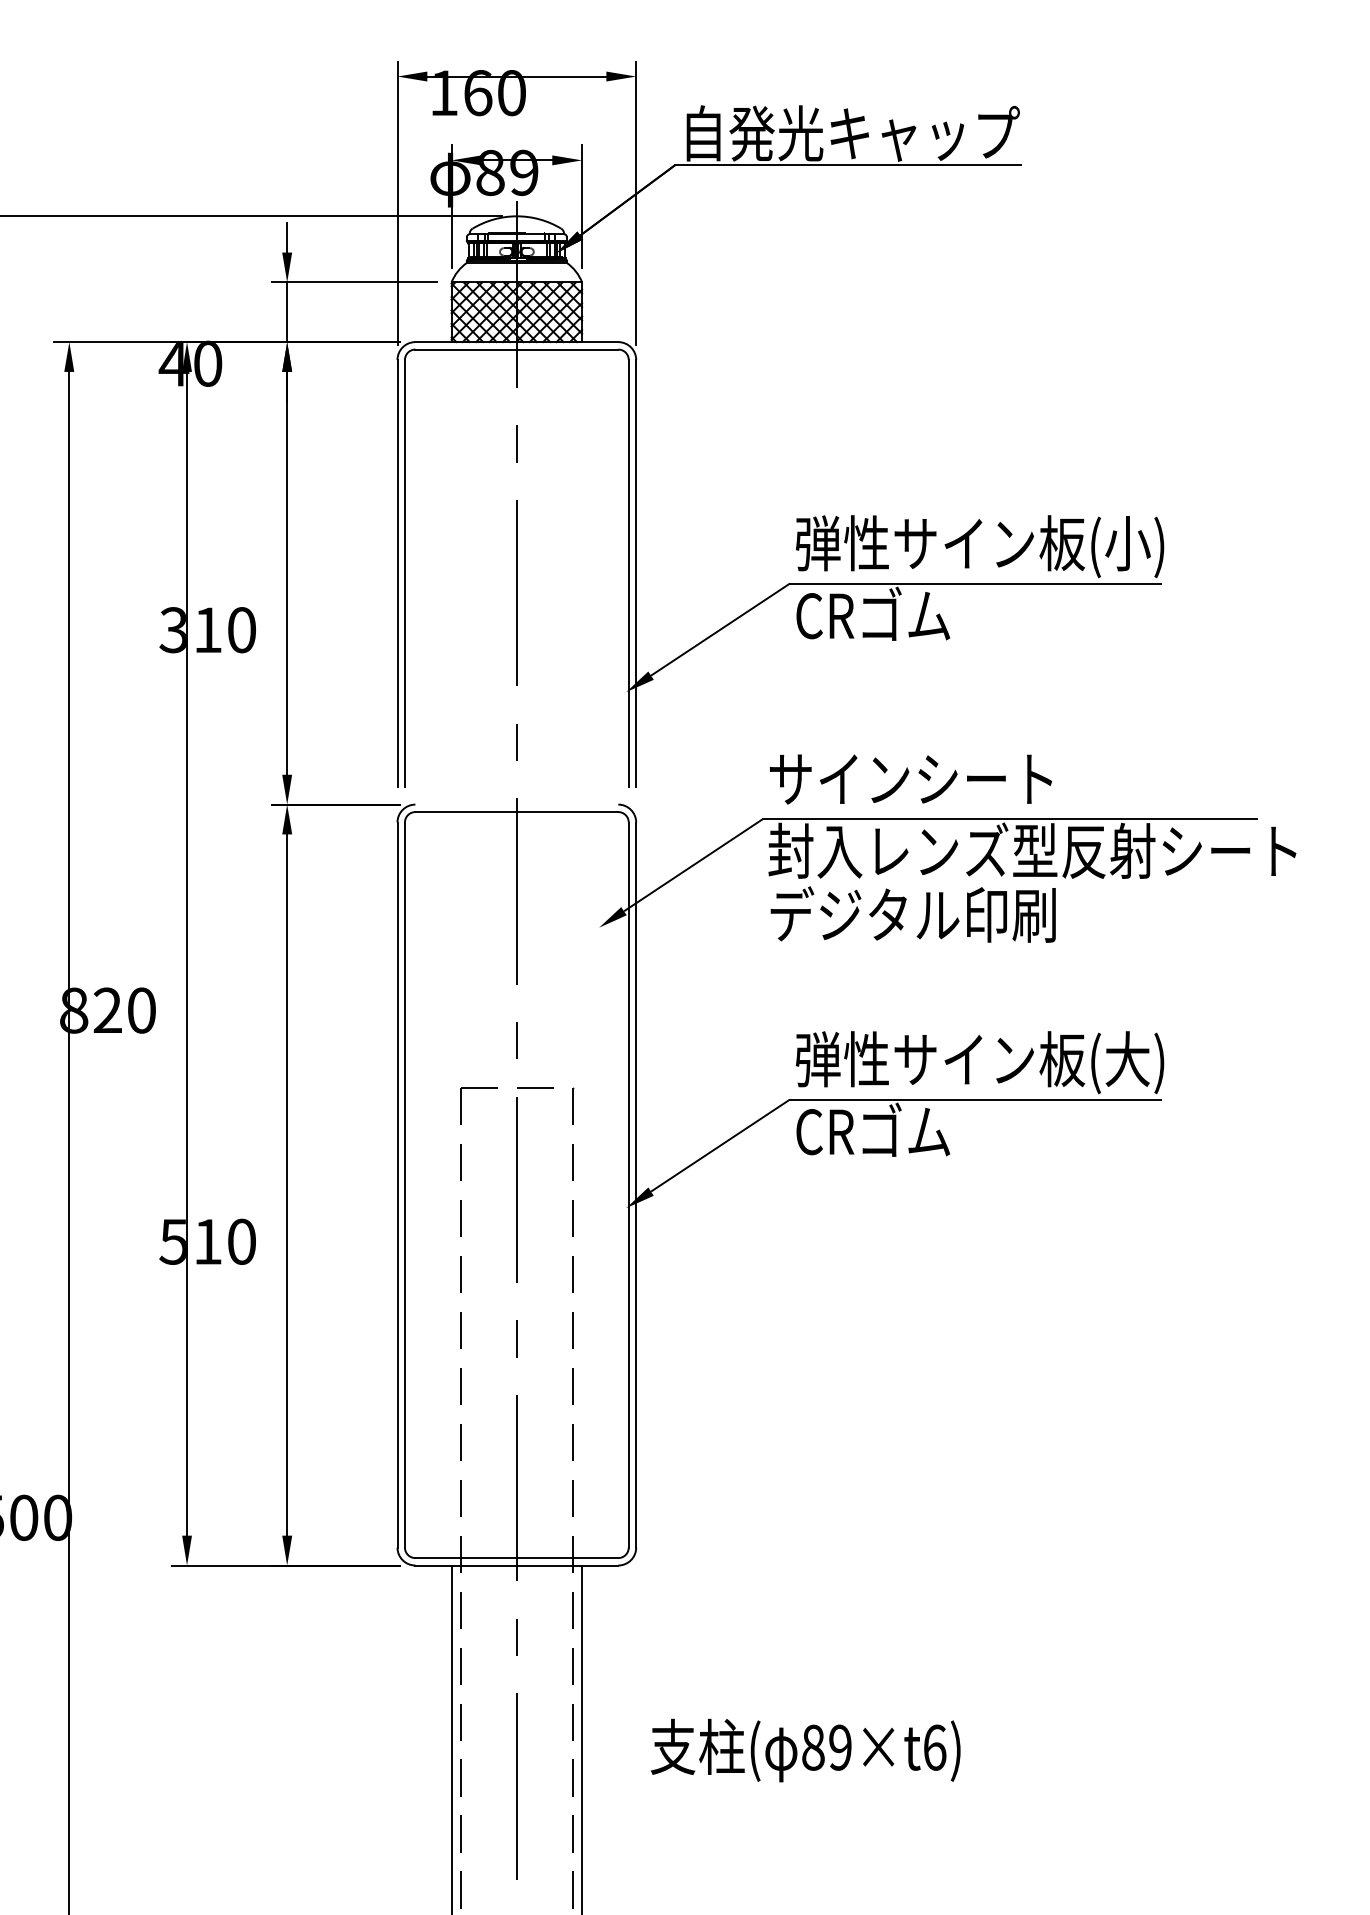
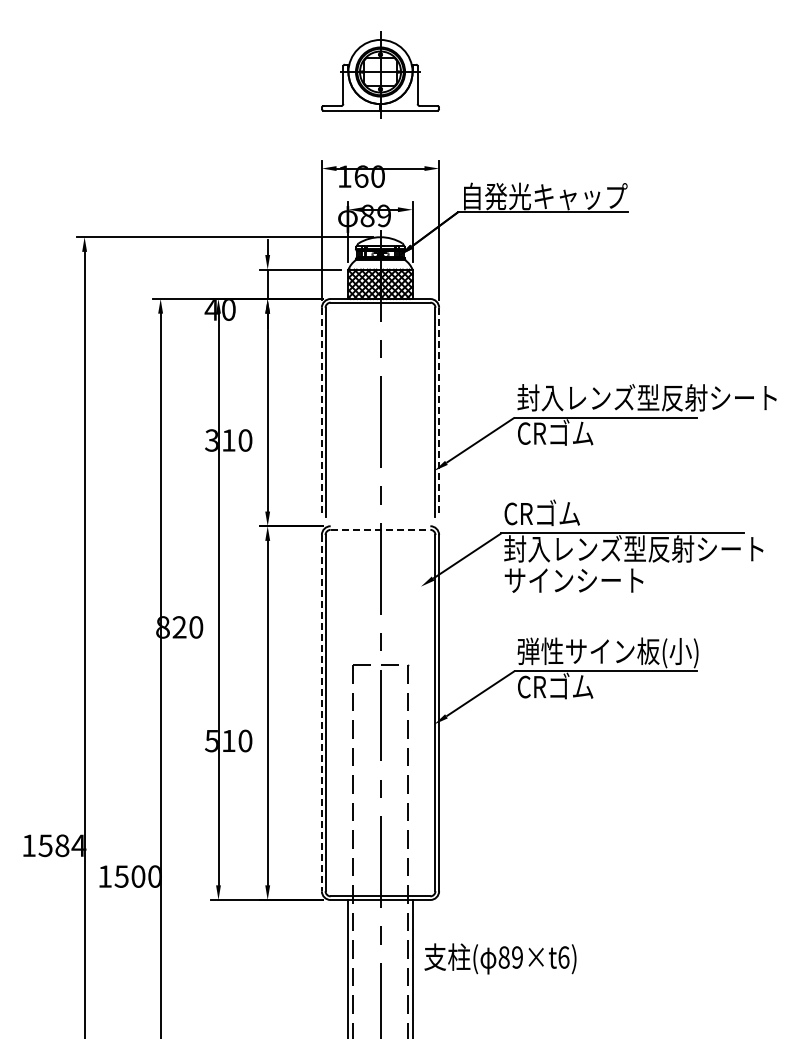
text: (1058, 546) -> (646, 399), 弾性サイン板(小) -> 封入レンズ型反射シート
line: (396, 573) -> (321, 412), solid -> dashed
line: (636, 573) -> (439, 412), solid -> dashed
text: (909, 776) -> (573, 512), サインシート -> CRゴム
line: (516, 811) -> (380, 529), solid -> dashed
text: (911, 915) -> (574, 580), デジタル印刷 -> サインシート
text: (1127, 1059) -> (680, 651), 弾性サイン板(大) -> 弾性サイン板(小)
line: (396, 1185) -> (321, 713), solid -> dashed
text: (805, 1749) -> (500, 958), moved

